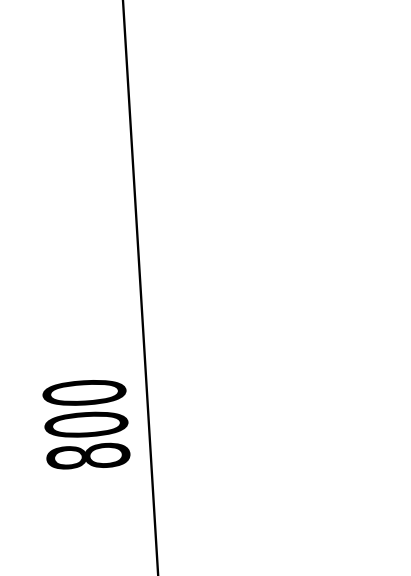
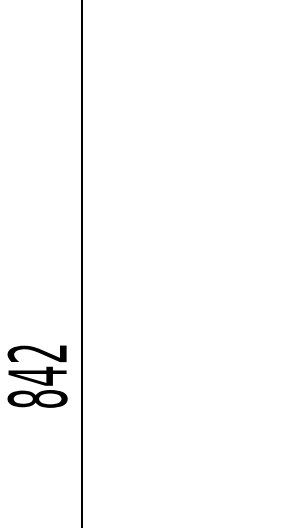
text: (85, 408) -> (37, 364), 800 -> 842

